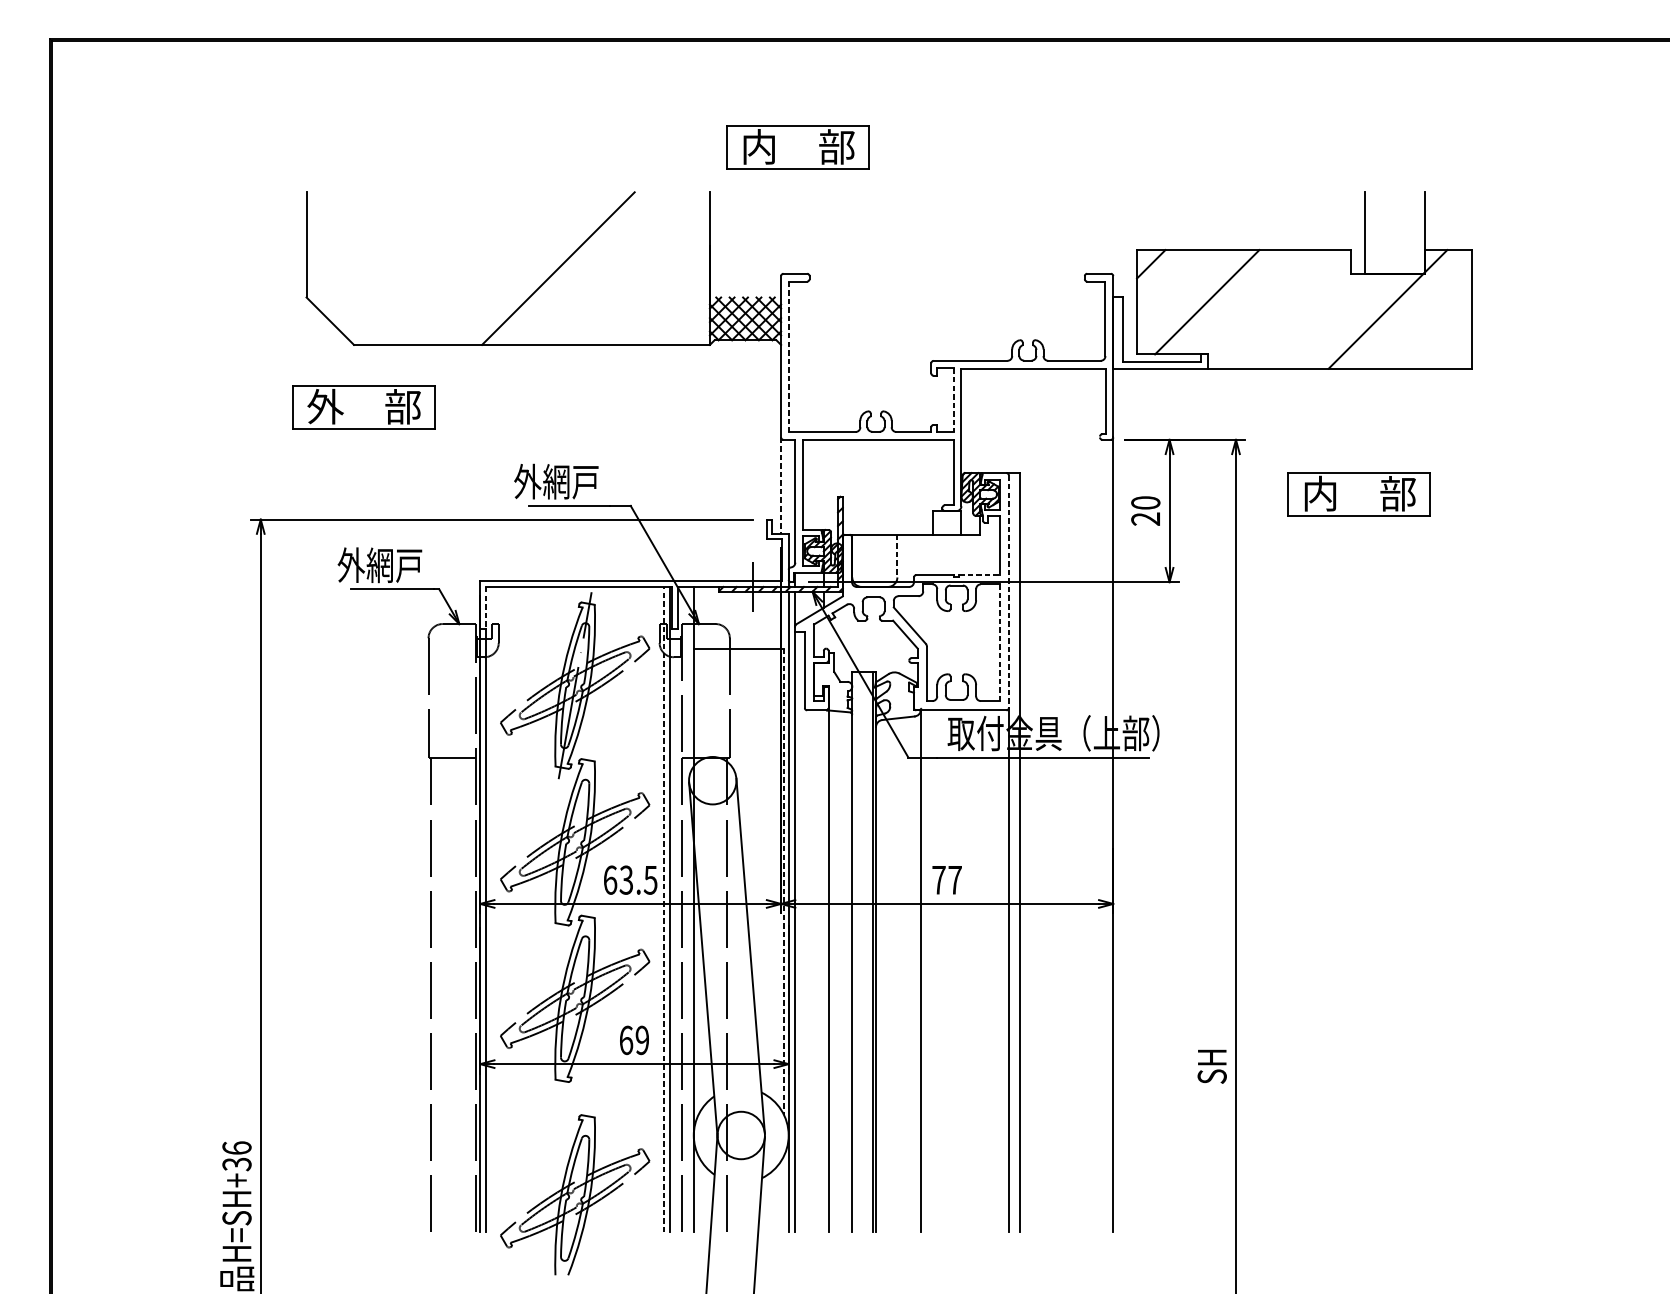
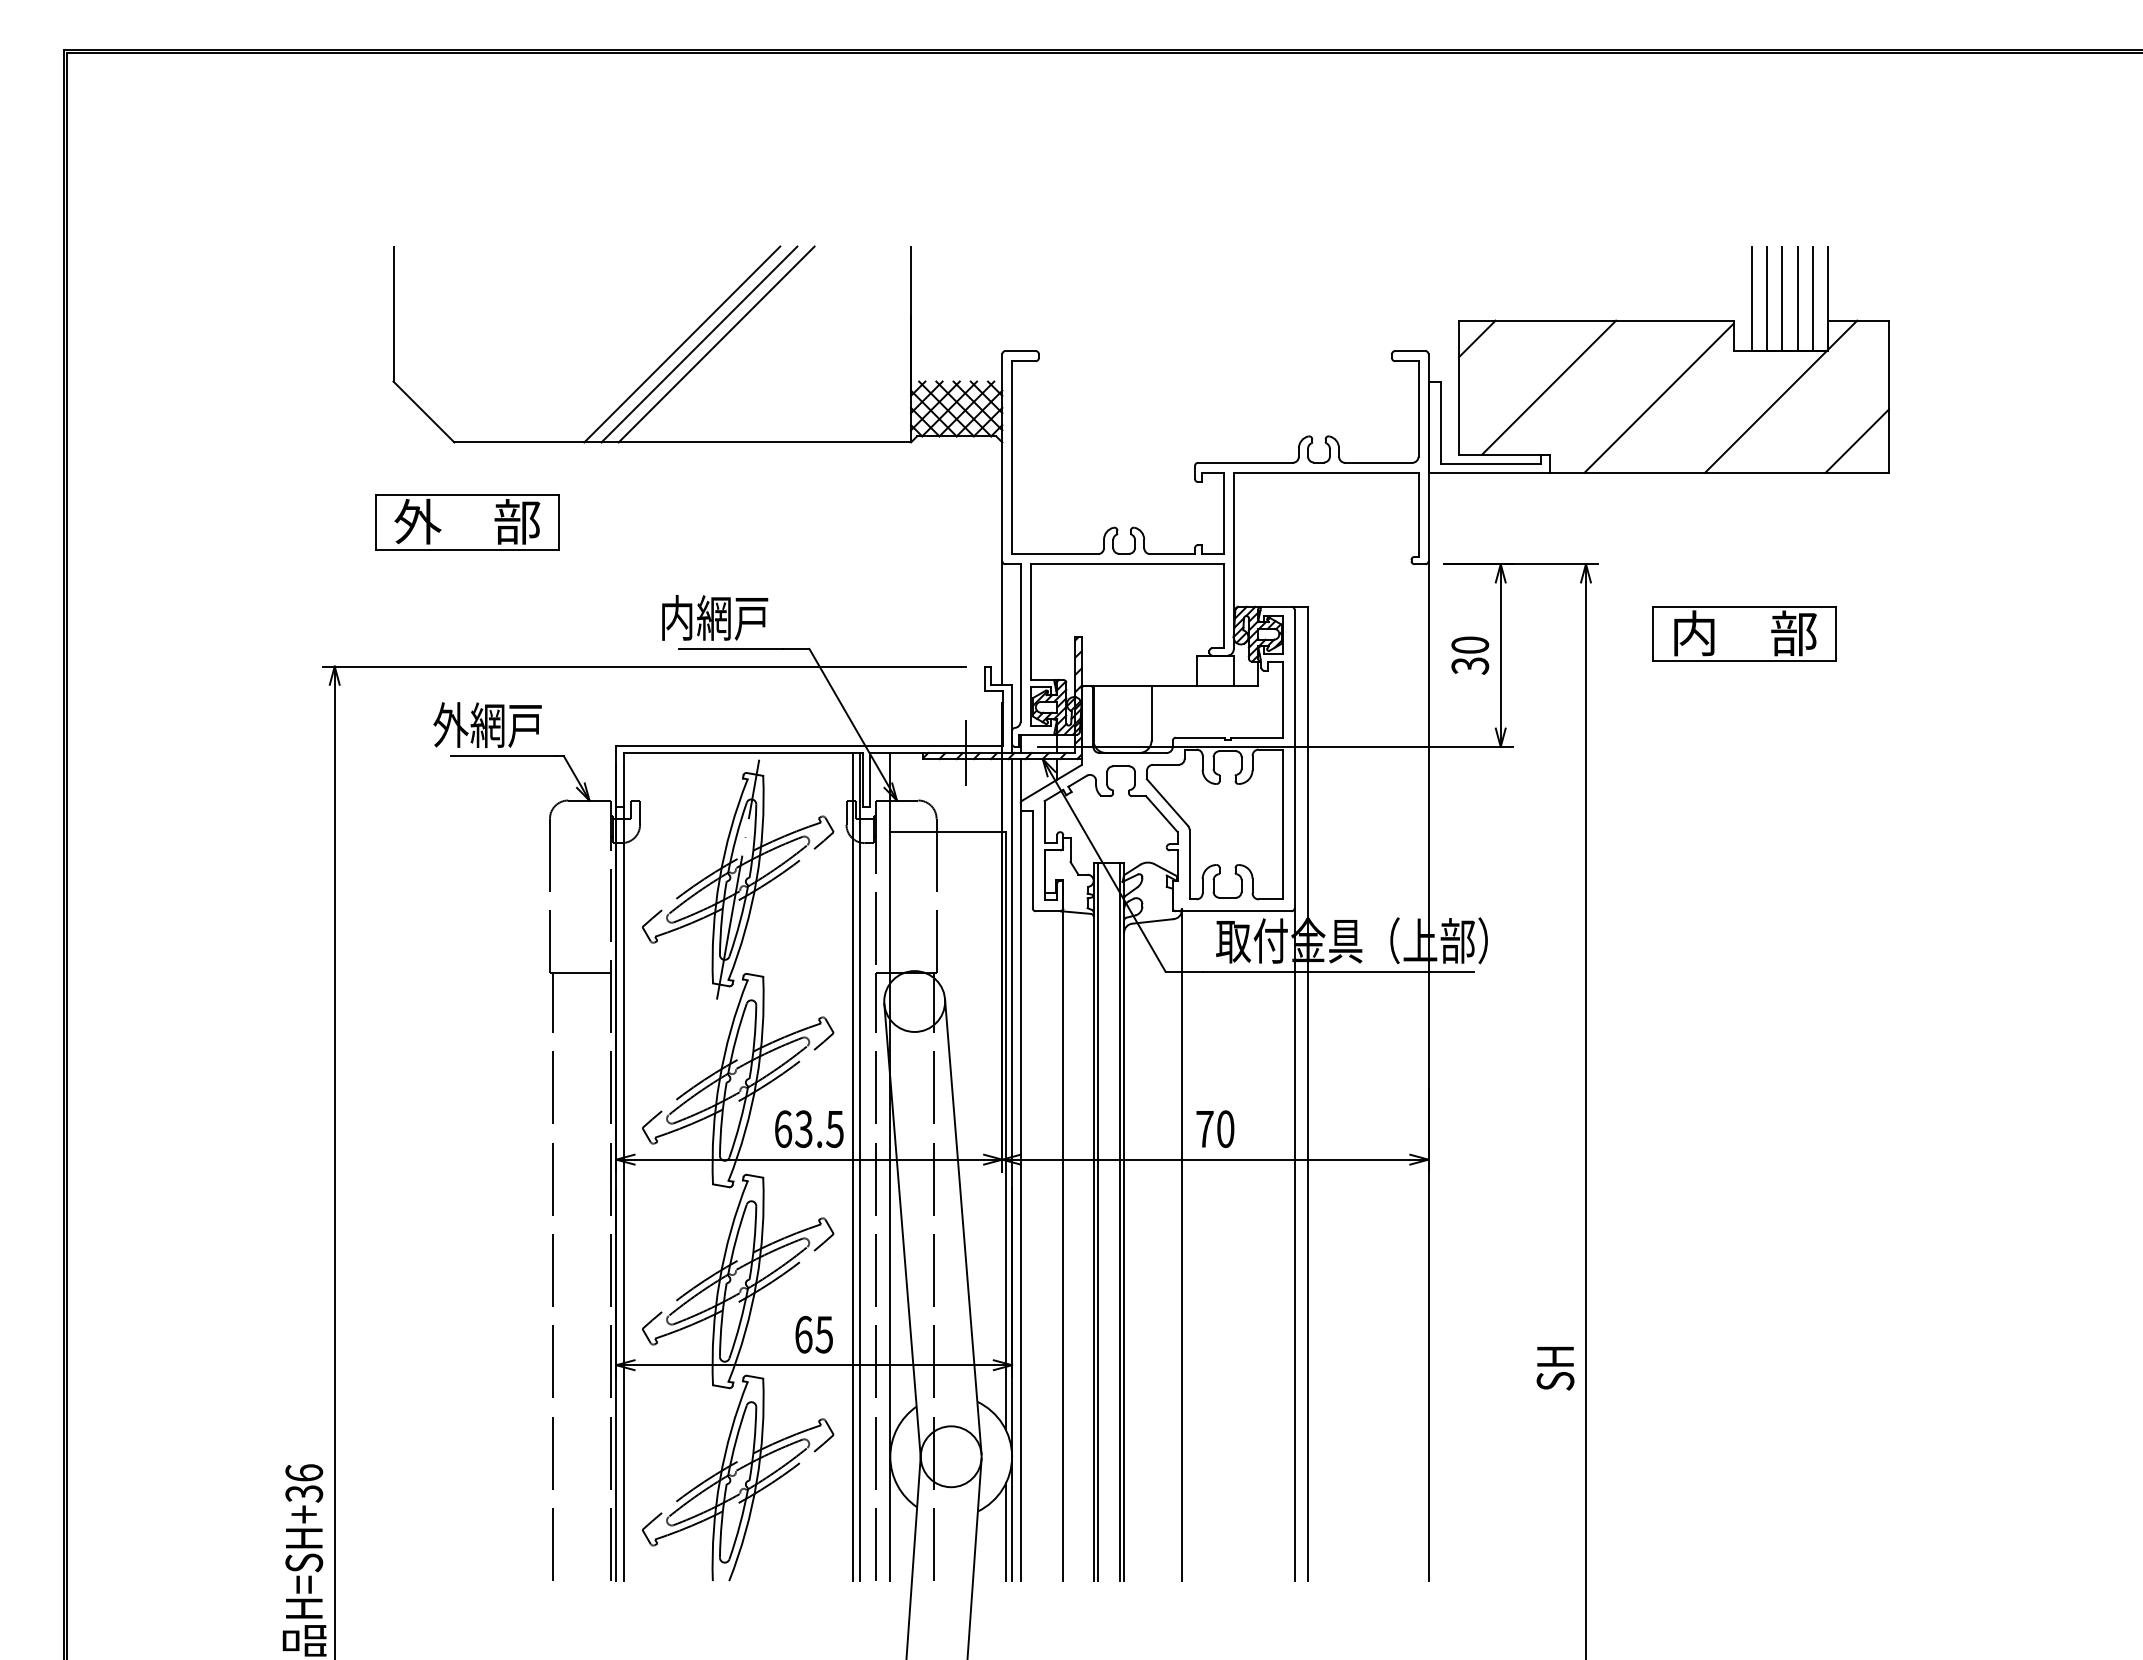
part: (798, 147) -> (1024, 188), removed
line: (1377, 232) -> (1767, 298), added
line: (1389, 232) -> (1782, 298), added
line: (1400, 232) -> (1797, 298), added
line: (1412, 232) -> (1812, 298), added
line: (531, 268) -> (682, 344), added
line: (545, 268) -> (699, 344), added
line: (1292, 309) -> (1658, 397), added
line: (1446, 343) -> (1856, 440), added
line: (789, 356) -> (1012, 457), dashed -> solid
line: (953, 400) -> (1223, 513), dashed -> solid
text: (527, 481) -> (676, 617), 外網戸 -> 内網戸
line: (781, 485) -> (1002, 622), dashed -> solid
text: (1145, 518) -> (1470, 665), 20 -> 30
line: (897, 556) -> (1151, 713), dashed -> solid
line: (979, 574) -> (1257, 737), dashed -> solid
line: (1008, 592) -> (1294, 759), dashed -> solid
line: (485, 607) -> (623, 779), dashed -> solid
line: (999, 642) -> (1282, 824), dashed -> solid
text: (955, 880) -> (1225, 1129), 77 -> 70
line: (784, 881) -> (1006, 1131), dashed -> solid
line: (664, 909) -> (852, 1166), dashed -> solid
line: (855, 952) -> (1097, 1221), added
text: (641, 1040) -> (823, 1334), 69 -> 65
part: (574, 1194) -> (737, 1477), moved
line: (784, 1194) -> (1006, 1532), added

